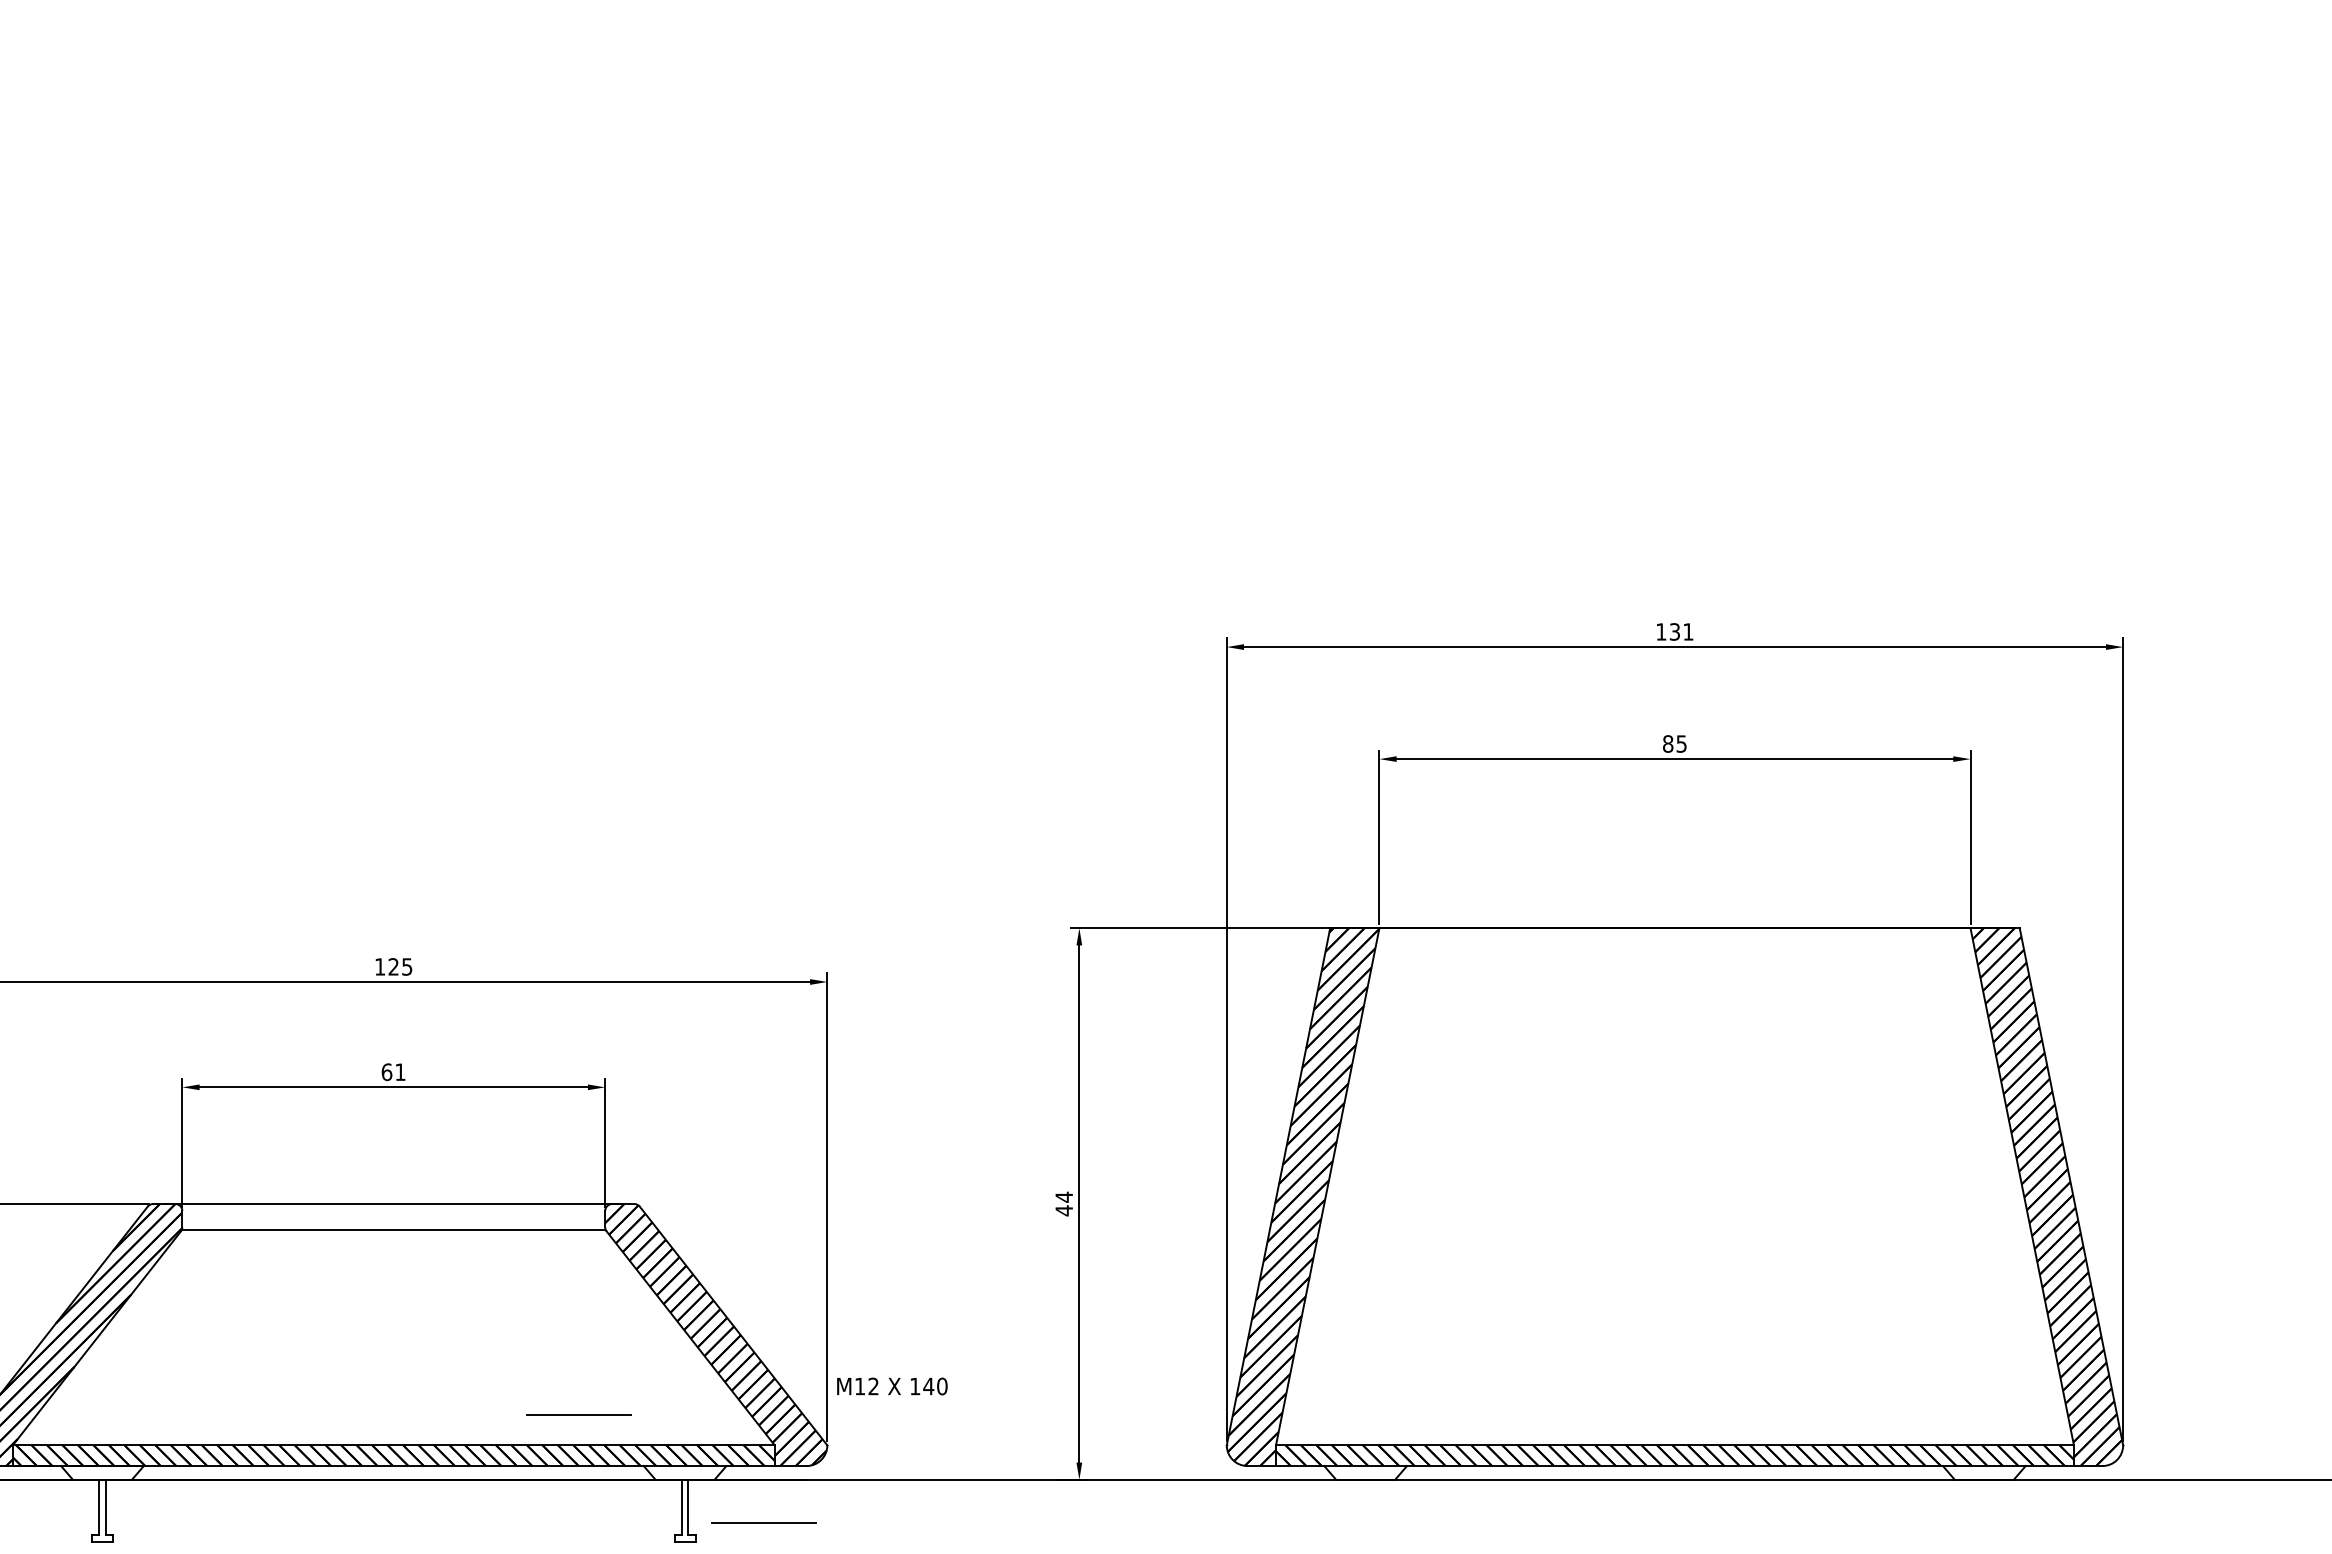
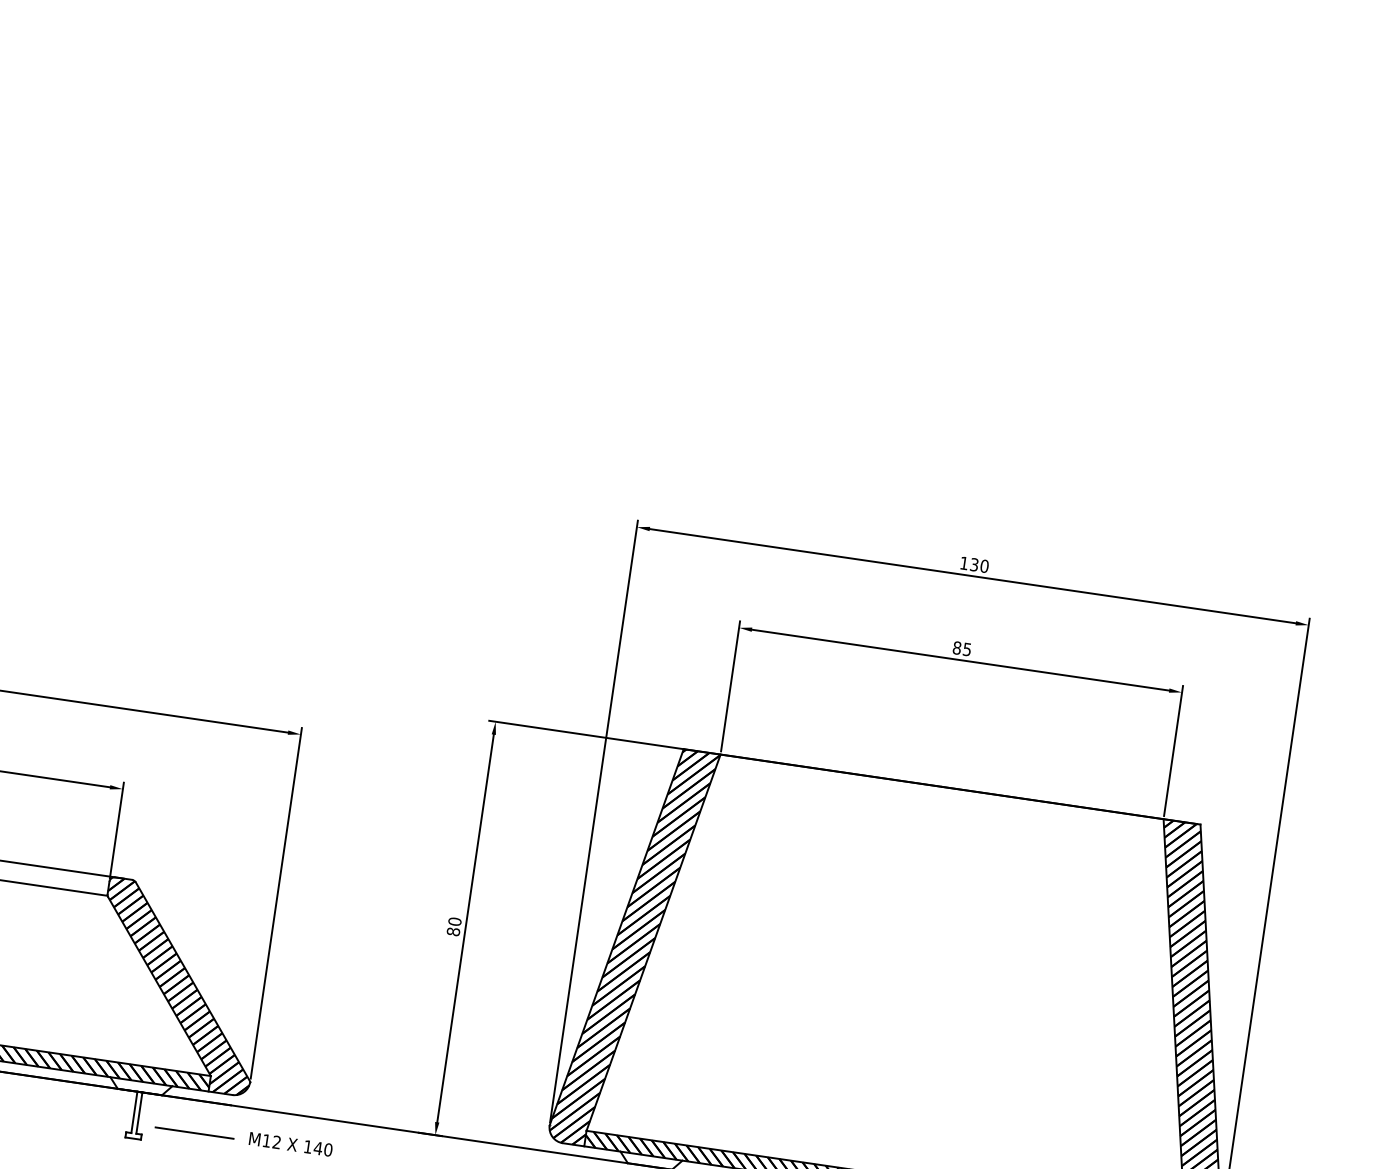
text: (1688, 631) -> (984, 565), 131 -> 130
text: (1064, 1203) -> (454, 926), 44 -> 80
text: (892, 1386) -> (291, 1144), moved
line: (578, 1414) -> (67, 1031), removed

